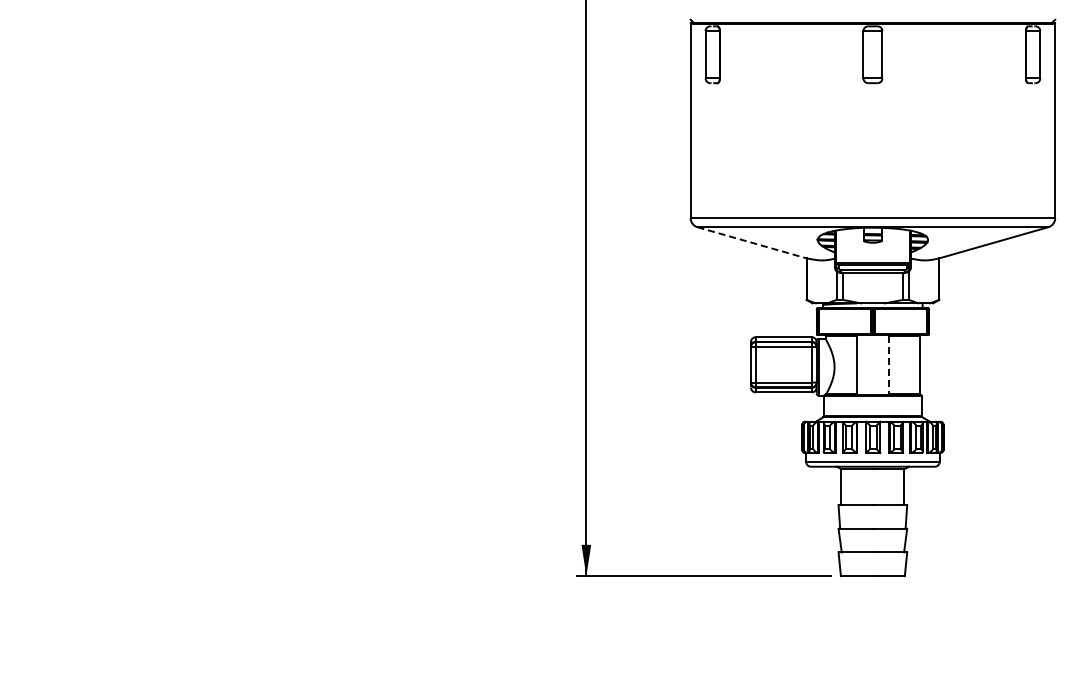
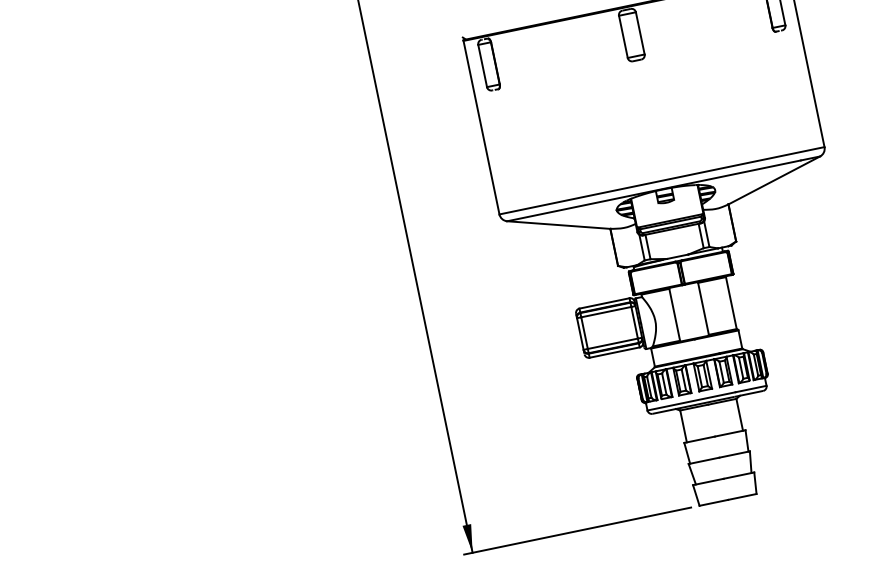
line: (752, 242) -> (559, 224), dashed -> solid
line: (889, 365) -> (703, 309), dashed -> solid

